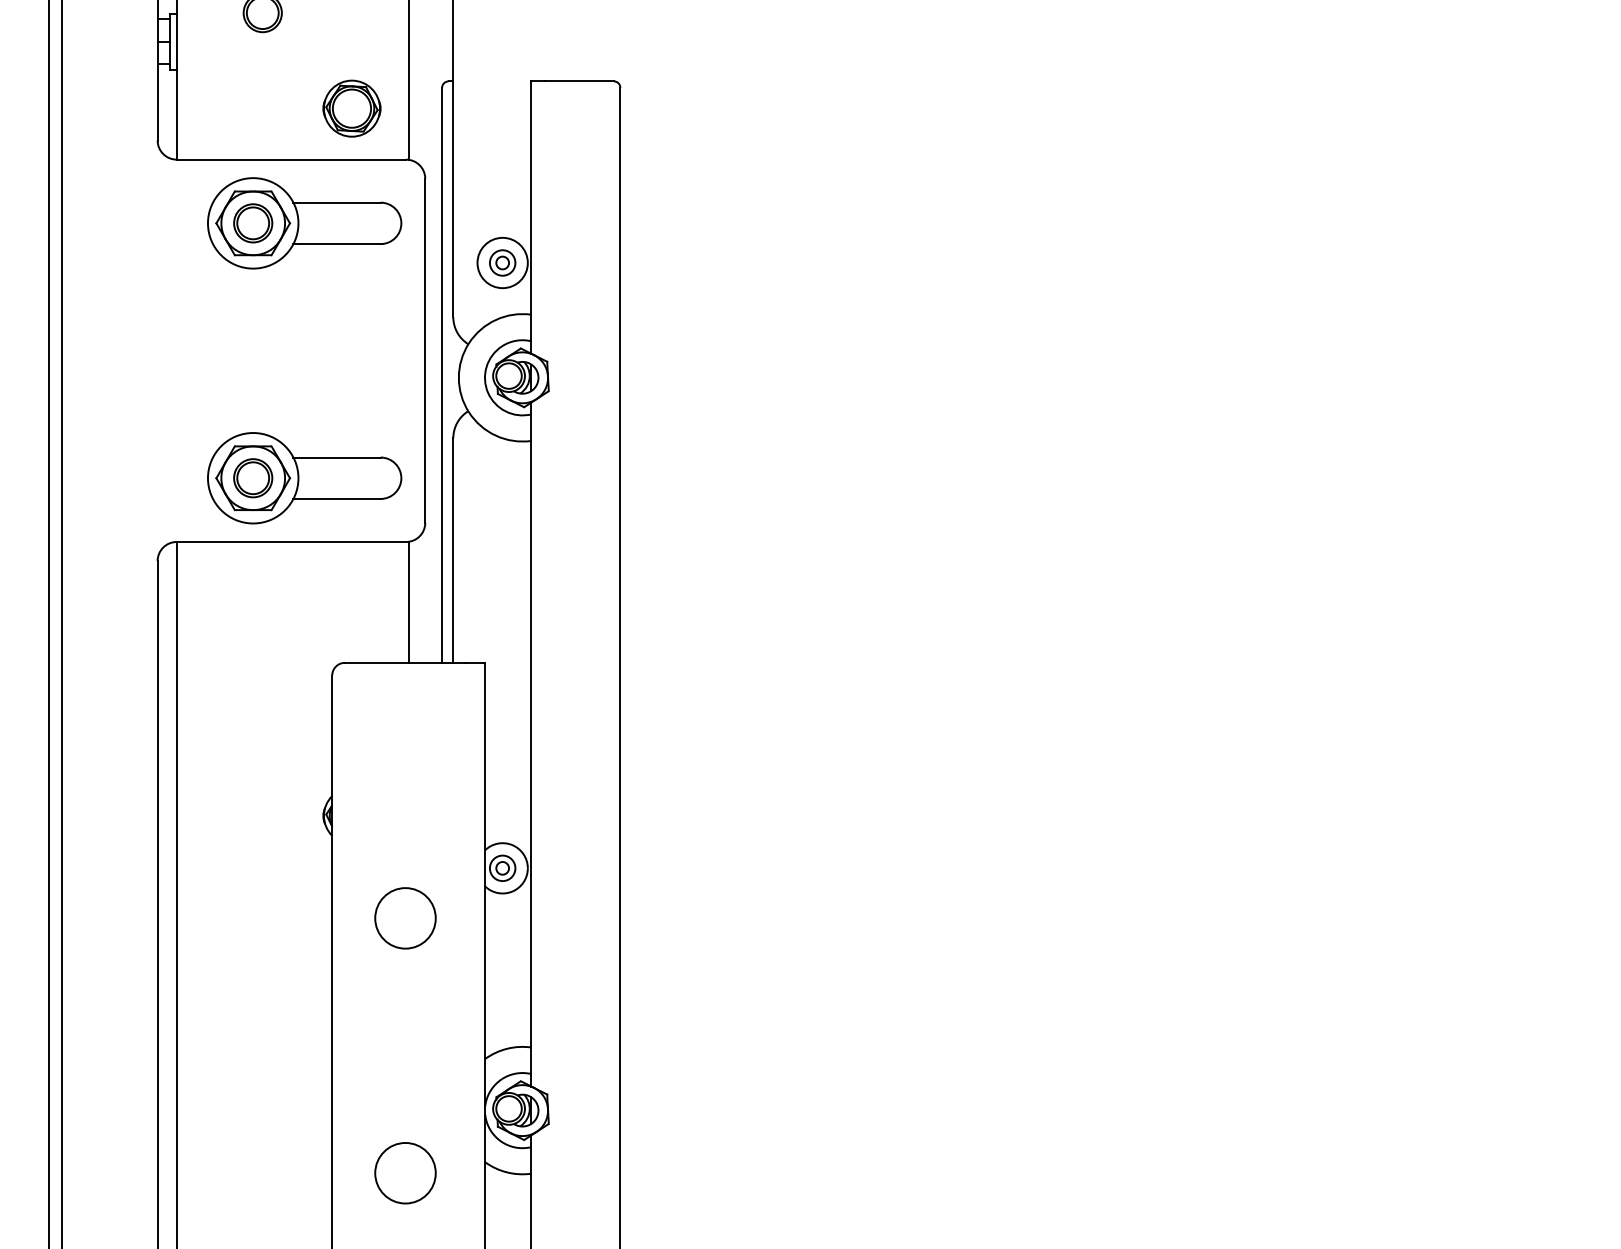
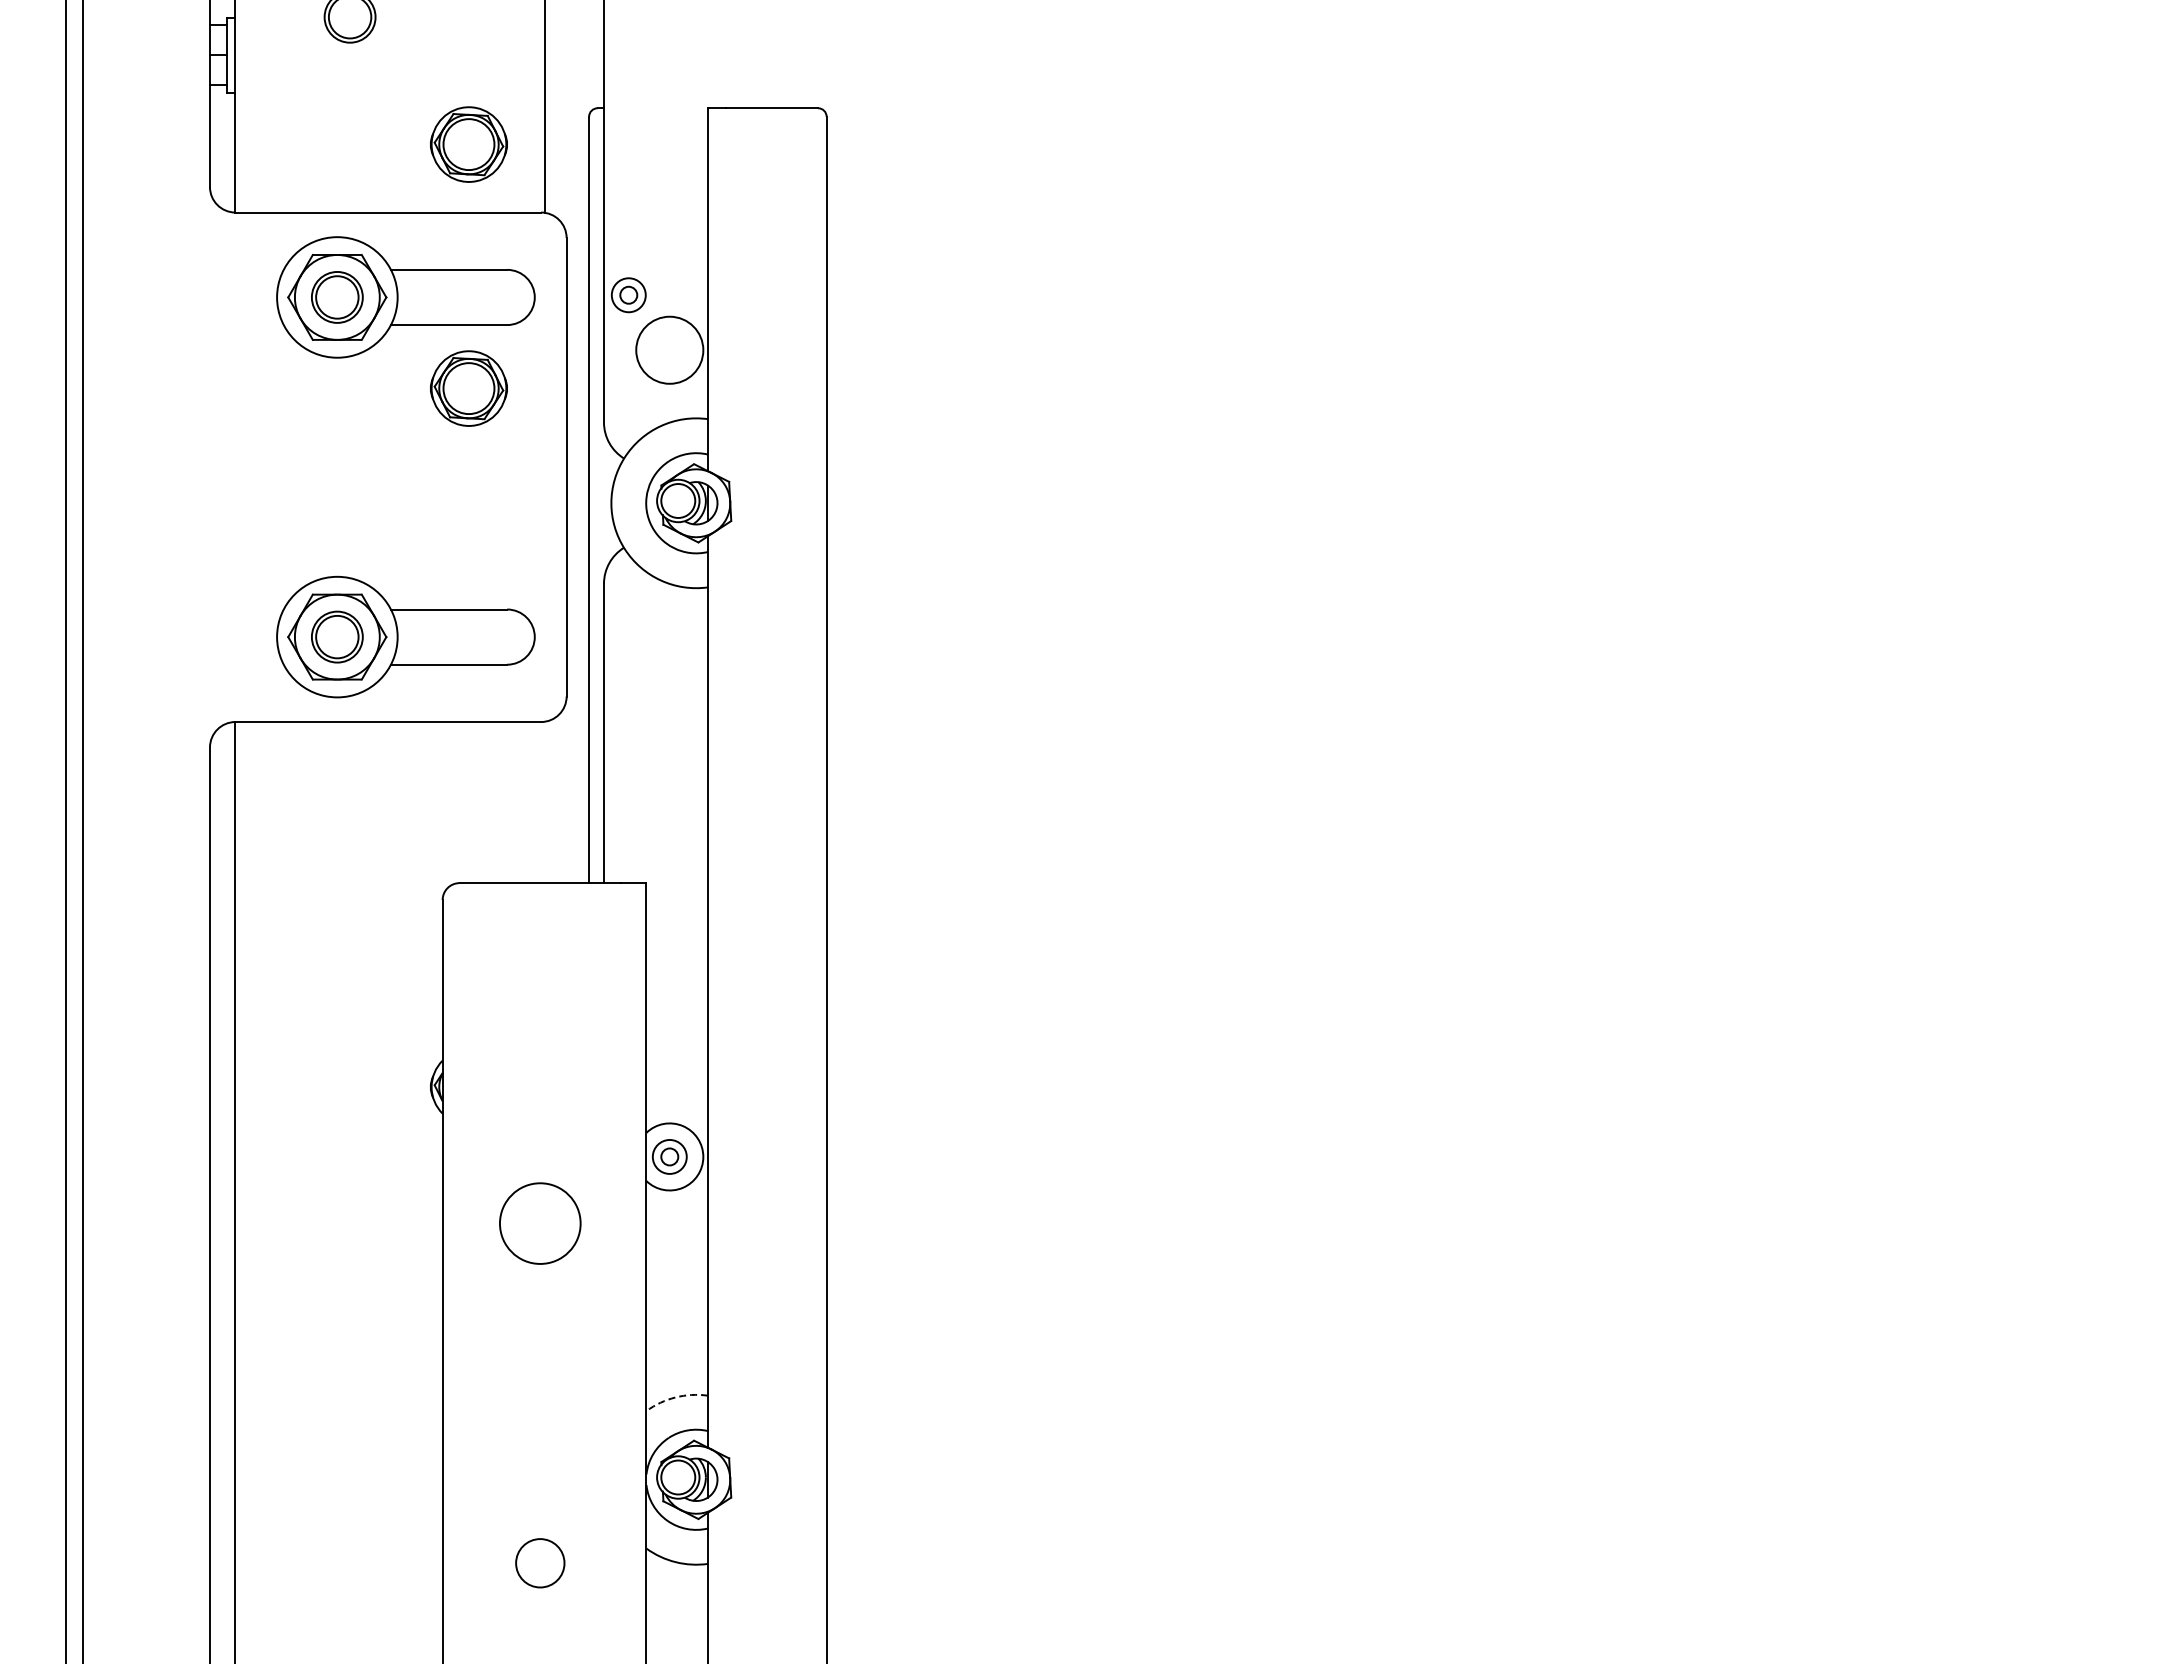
part: (502, 263) -> (628, 295), moved
part: (351, 291) -> (468, 388), added
line: (409, 602) -> (545, 802), removed
arc: (506, 1048) -> (675, 1397), solid -> dashed
circle: (404, 1172) -> (539, 1562), size x0.6

